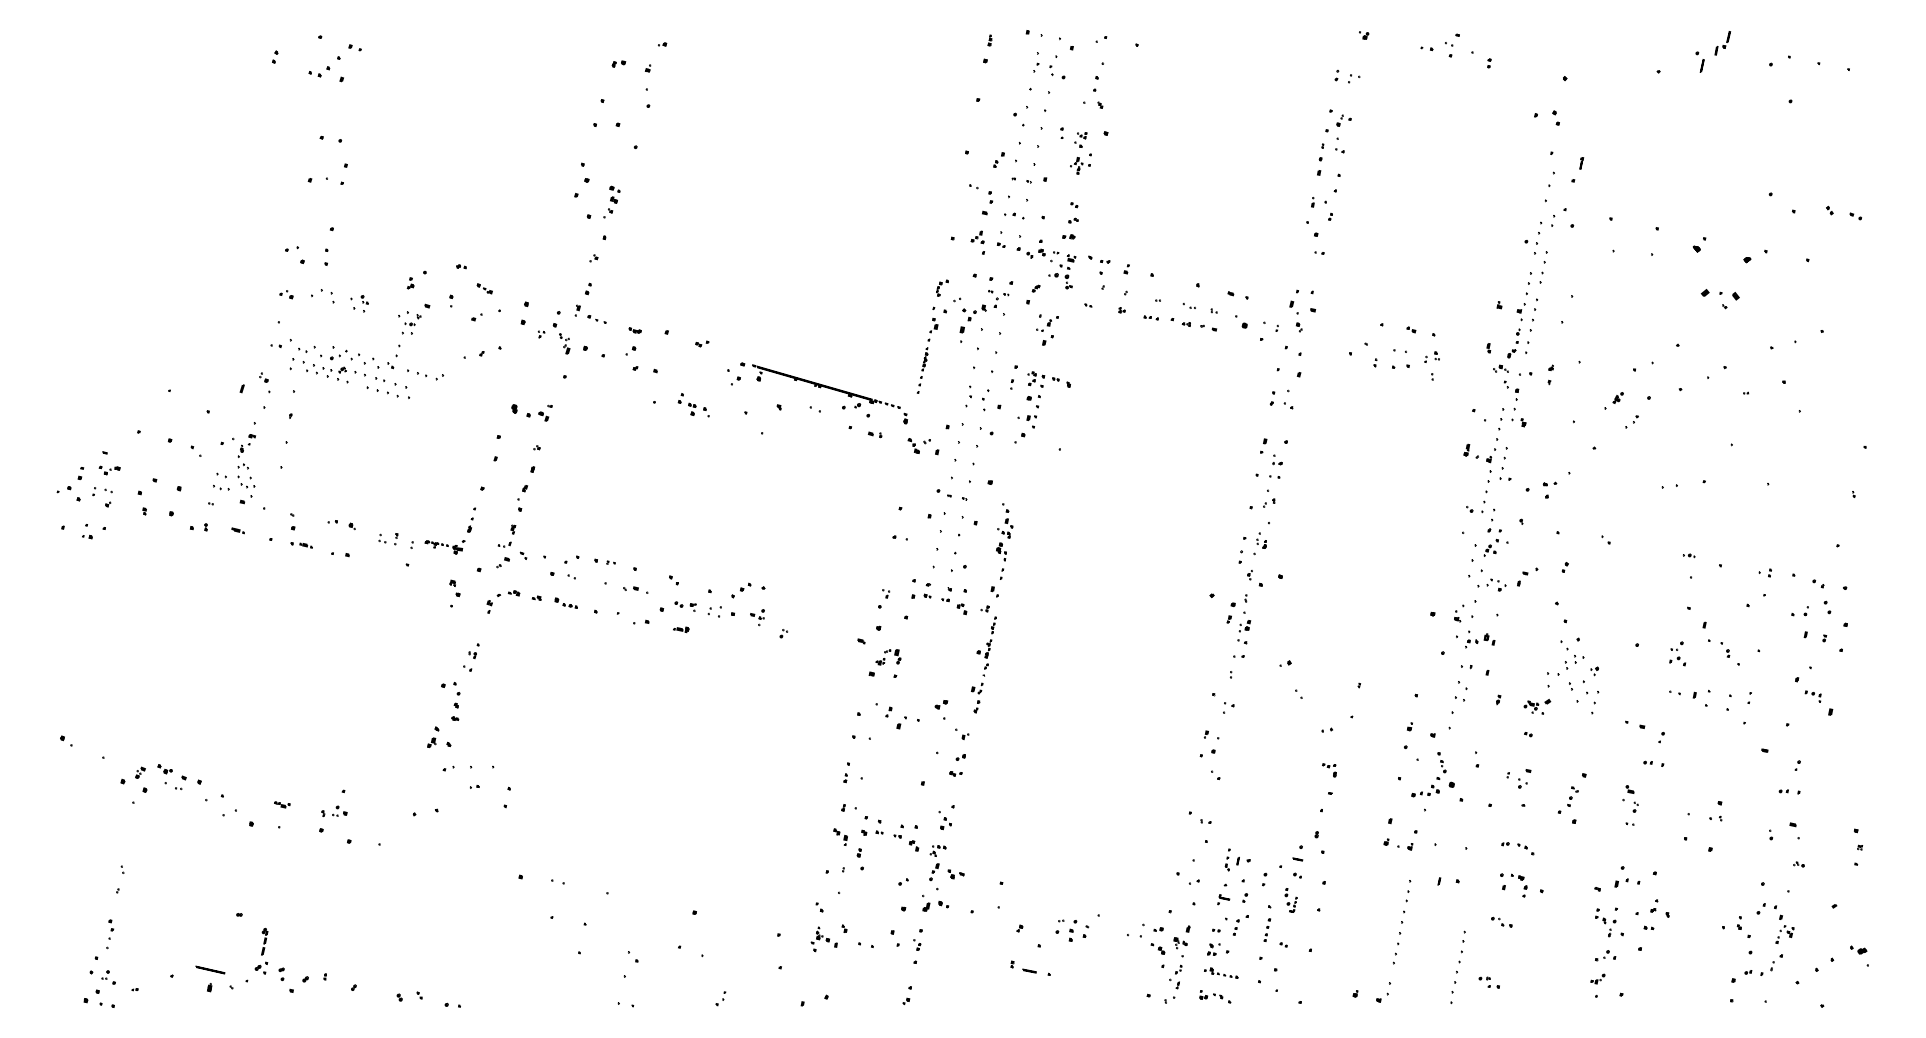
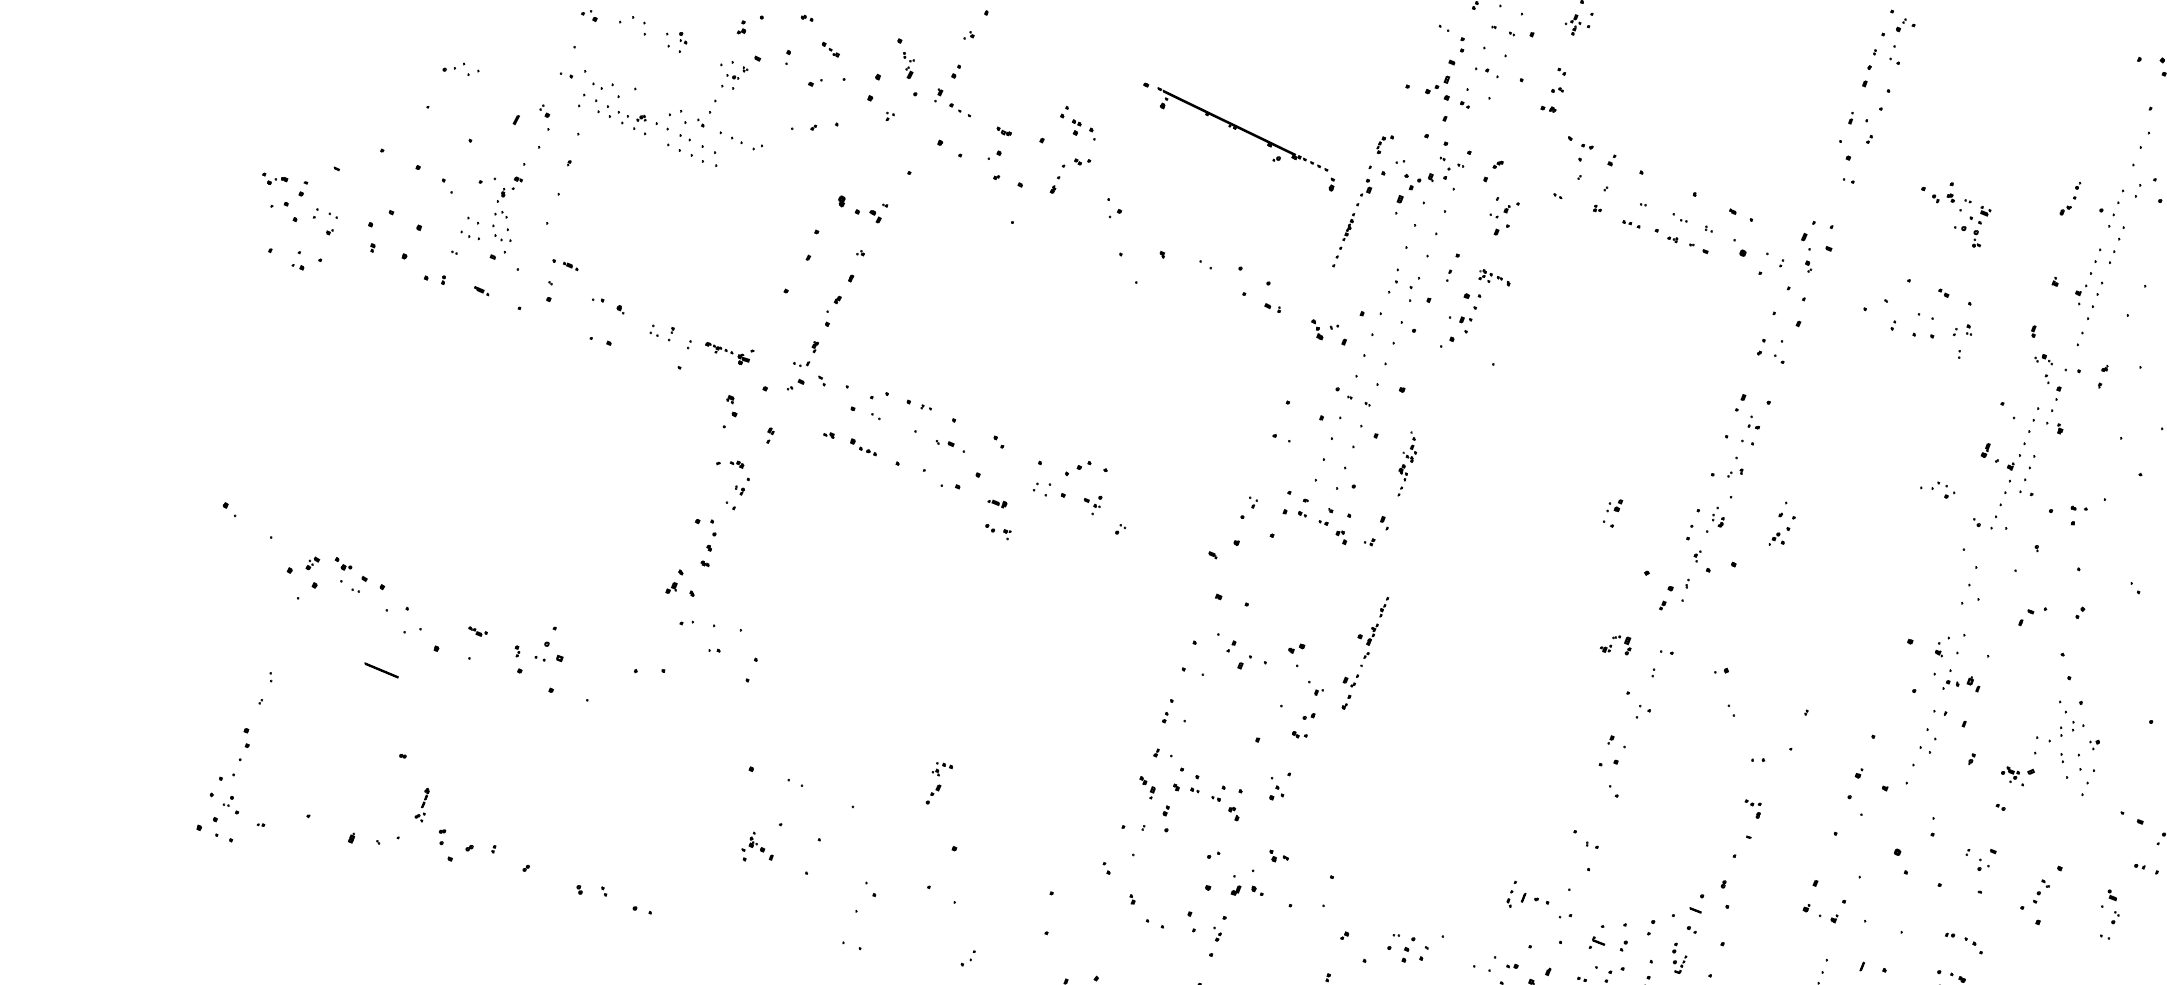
part: (977, 242) -> (1436, 96), size x1.6
part: (1046, 264) -> (1953, 213), moved
part: (561, 338) -> (904, 58), moved
part: (1513, 343) -> (2069, 198), moved
part: (345, 354) -> (462, 67), moved
part: (1048, 379) -> (1494, 277), size x0.6
part: (823, 393) -> (1237, 137), moved
part: (693, 405) -> (1078, 123), moved
part: (109, 470) -> (274, 180), moved
part: (471, 519) -> (1057, 178), moved
part: (1492, 537) -> (1783, 524), moved
part: (1004, 541) -> (1407, 464), size x0.7
part: (301, 545) -> (565, 265), moved
part: (1491, 584) -> (1937, 488), moved
part: (508, 593) -> (730, 463), moved
part: (685, 606) -> (997, 531), moved
part: (1244, 632) -> (1612, 513), moved
part: (888, 657) -> (1616, 644), moved
part: (983, 664) -> (1363, 652), moved
part: (1436, 777) -> (1880, 840), removed
part: (334, 811) -> (539, 650), size x1.6
part: (1237, 859) -> (1523, 895), moved
part: (937, 863) -> (939, 784), moved
part: (110, 934) -> (242, 752), size x1.4
part: (823, 939) -> (757, 848), moved
part: (261, 950) -> (422, 803), size x0.6
line: (210, 969) -> (381, 669), moved

